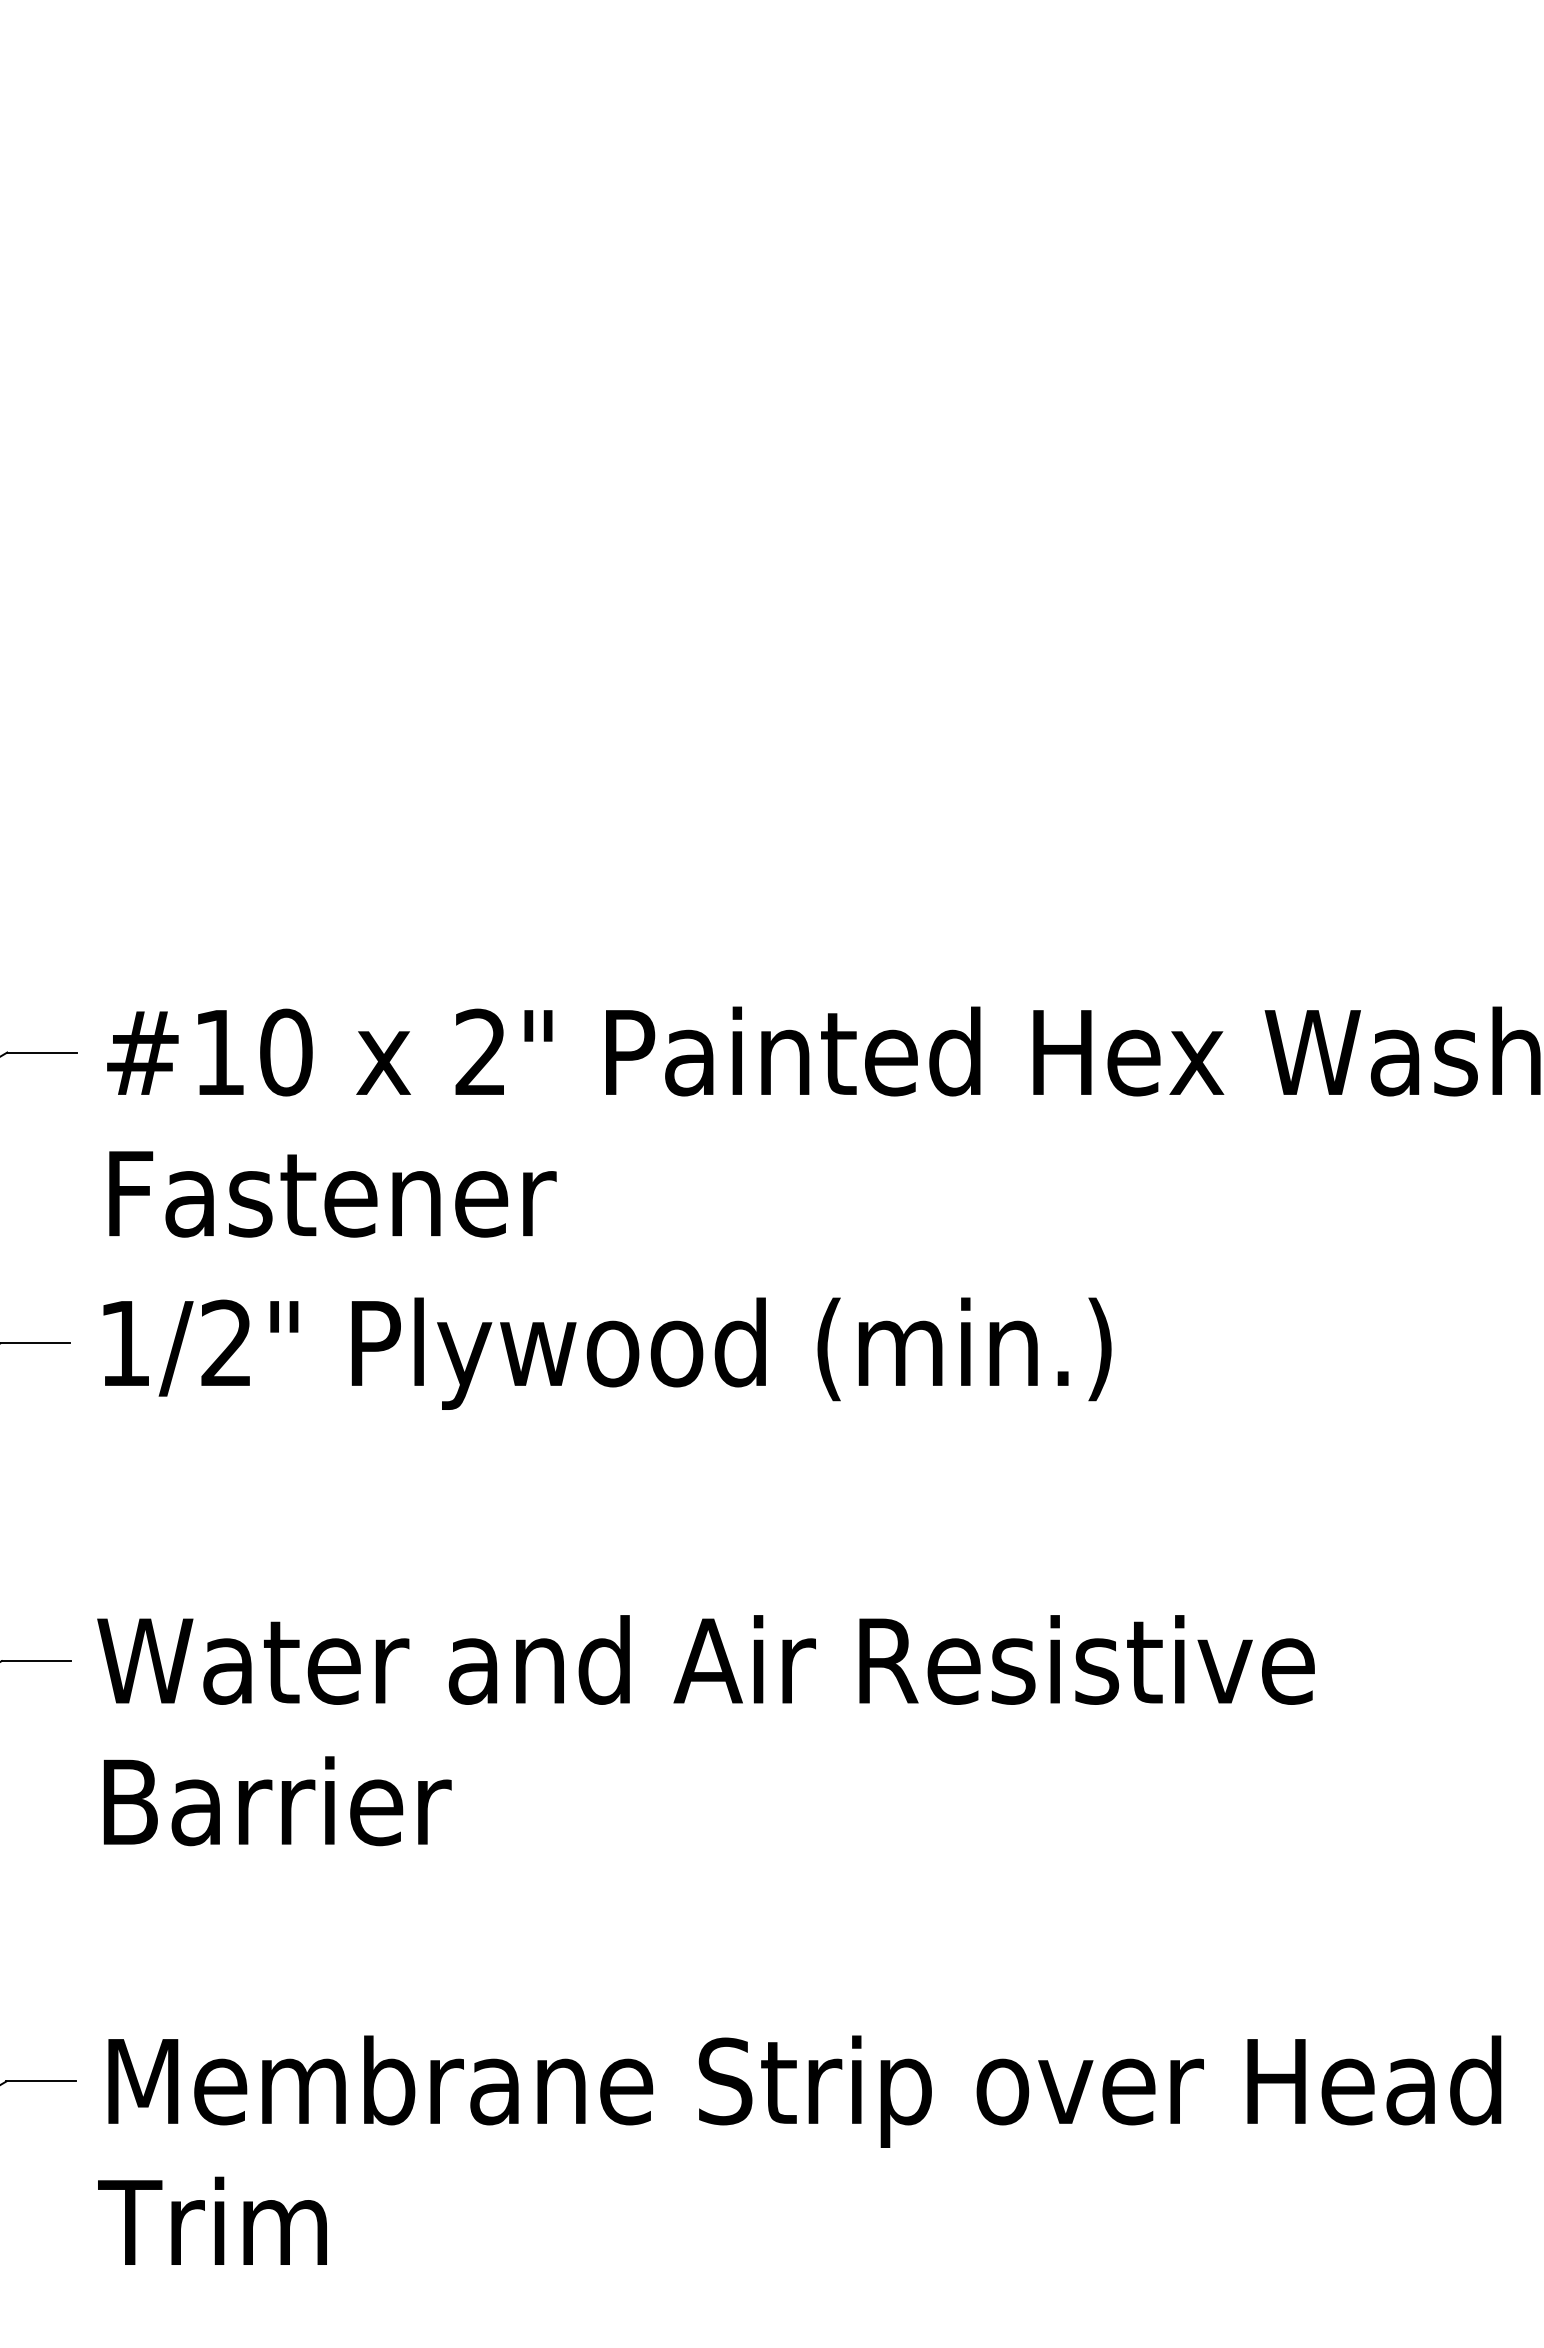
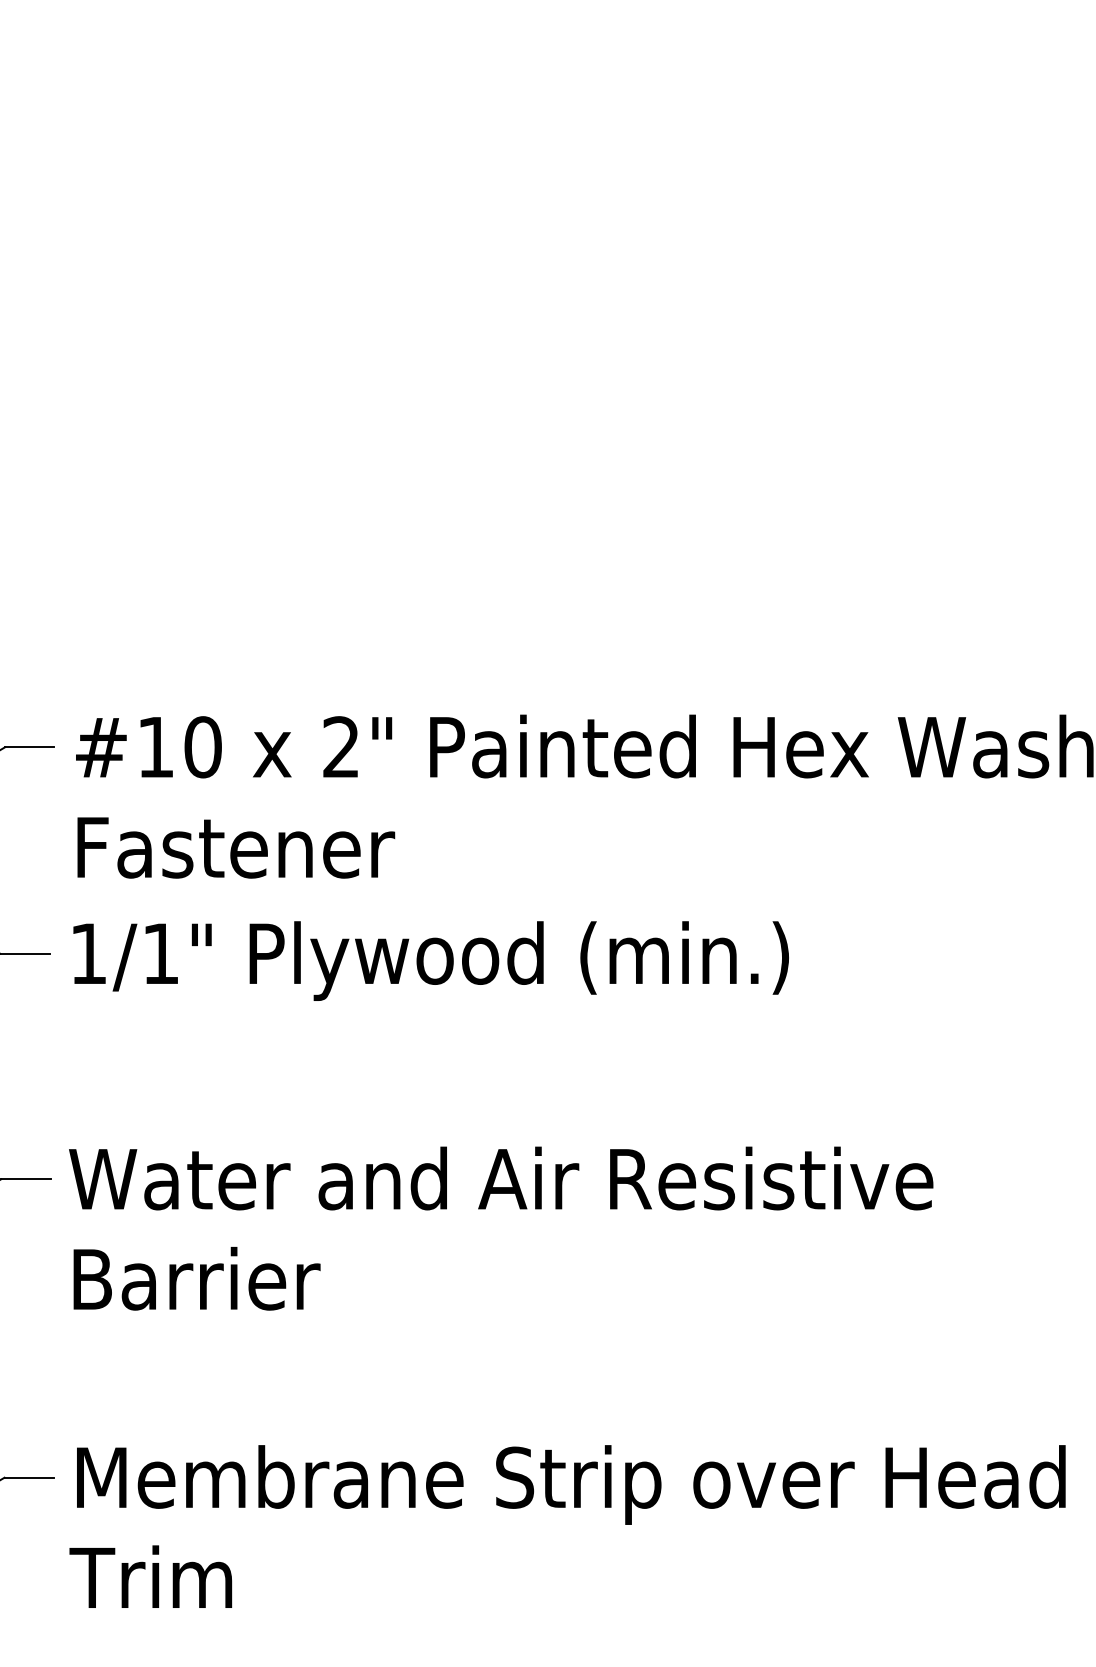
text: (226, 1341) -> (160, 952), 1/2" -> 1/1"

